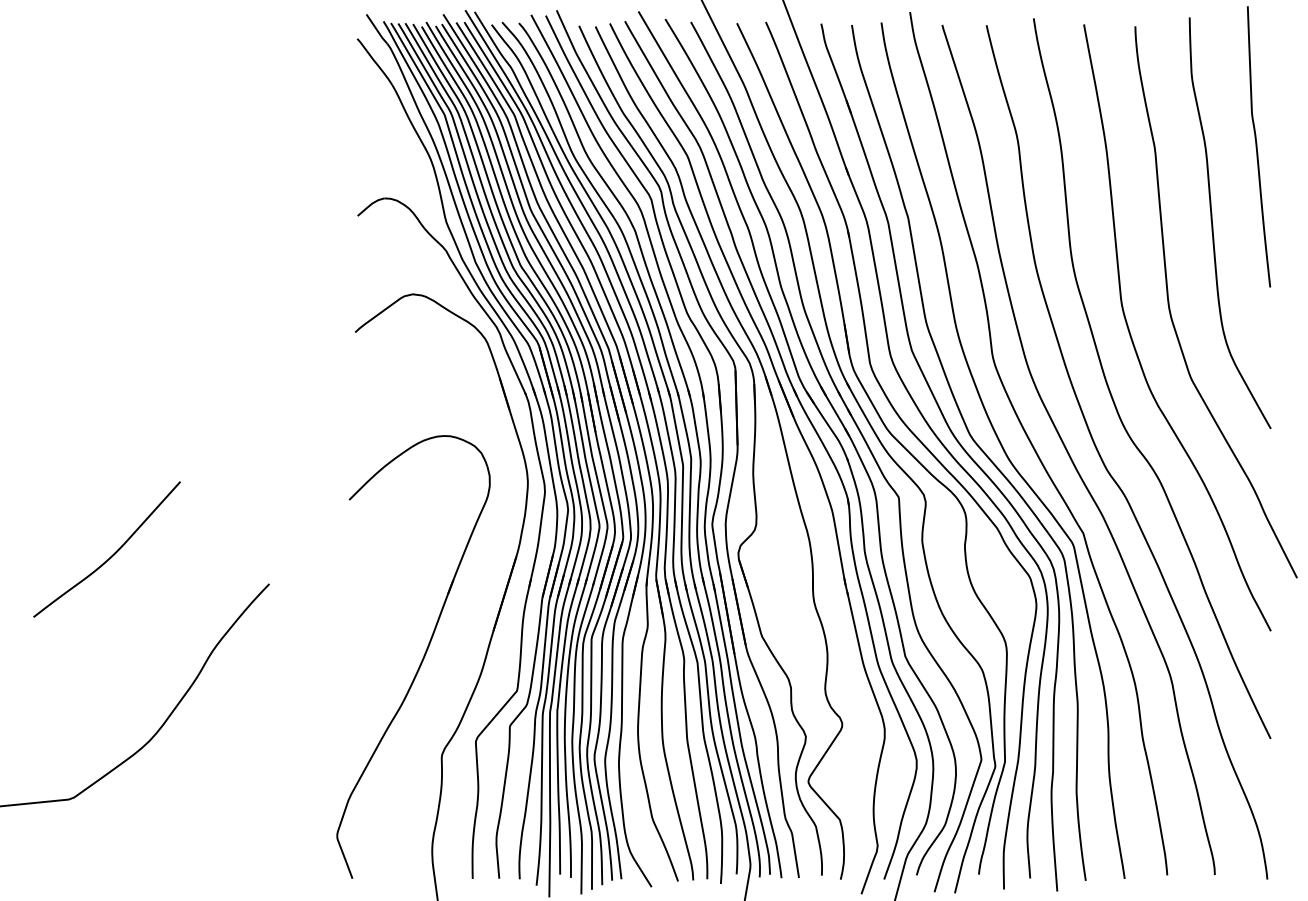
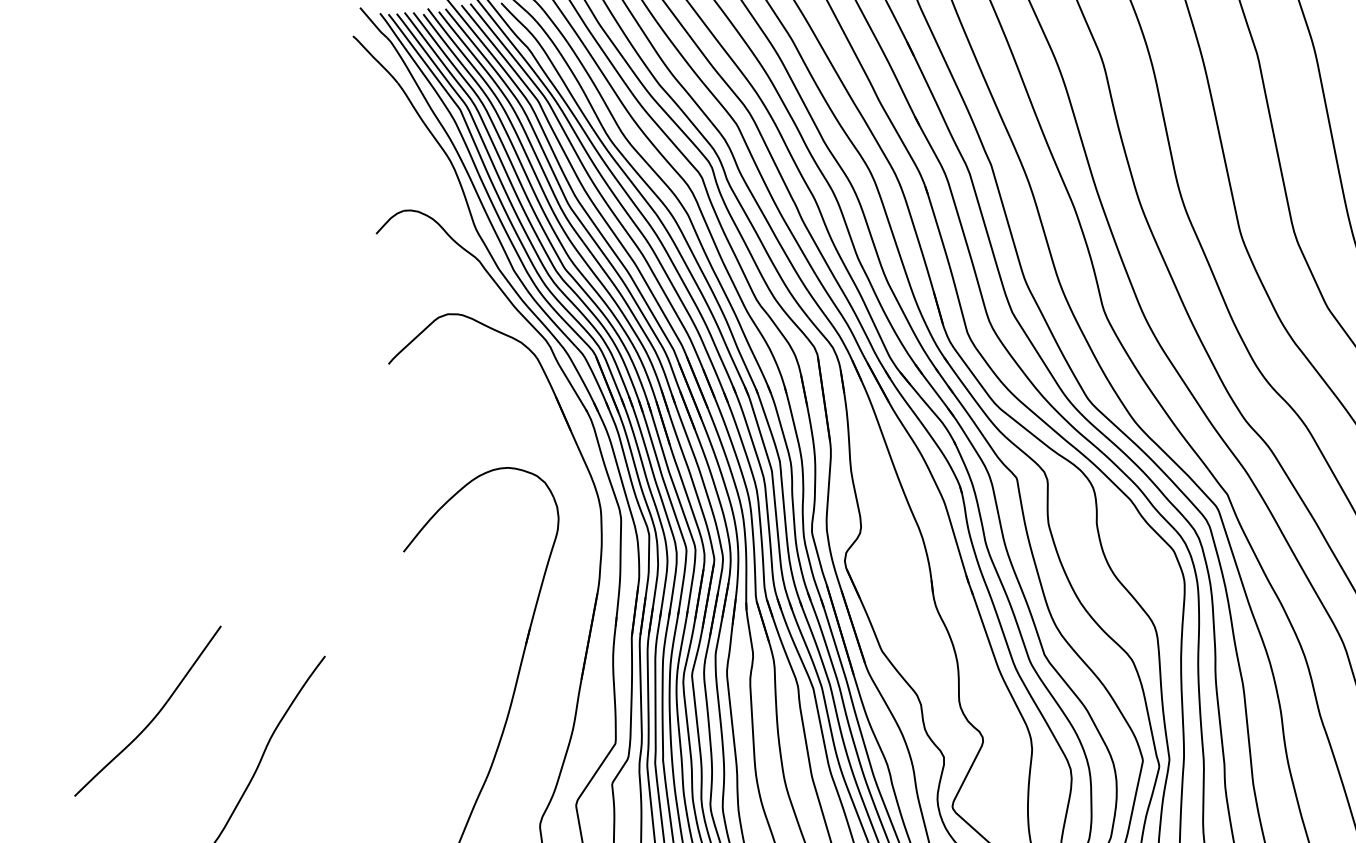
curve: (112, 554) -> (154, 716), moved

